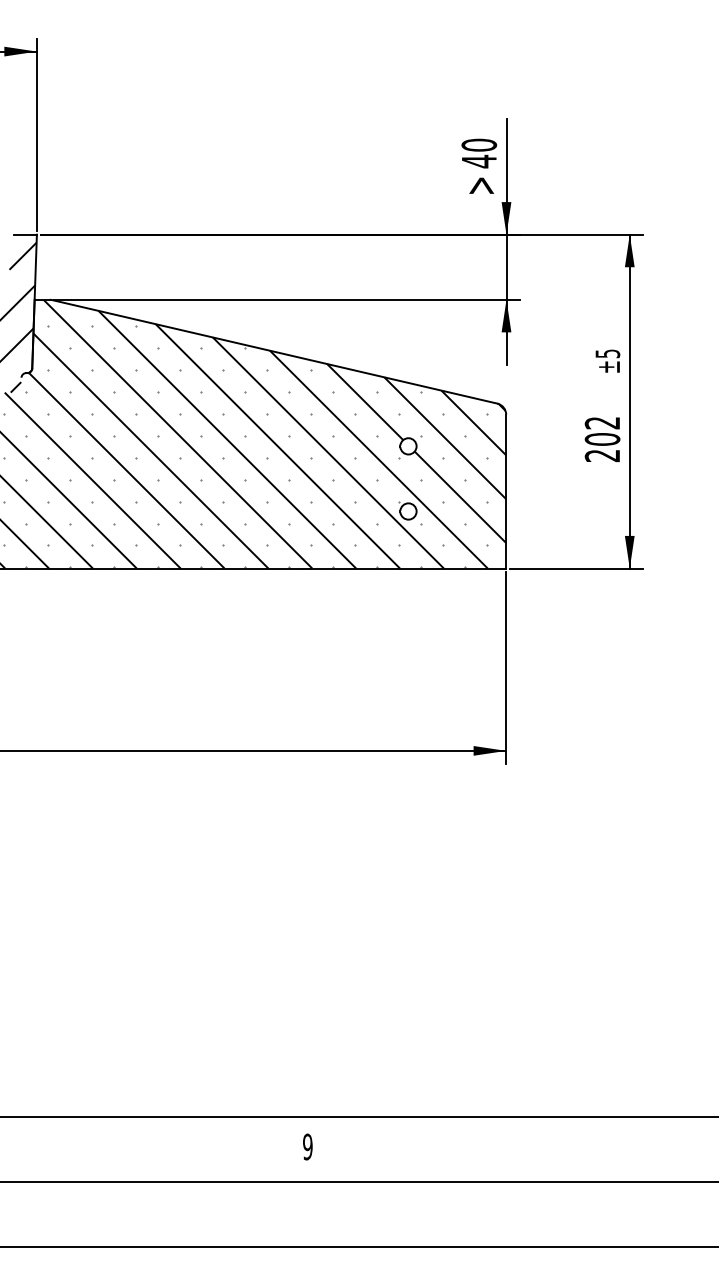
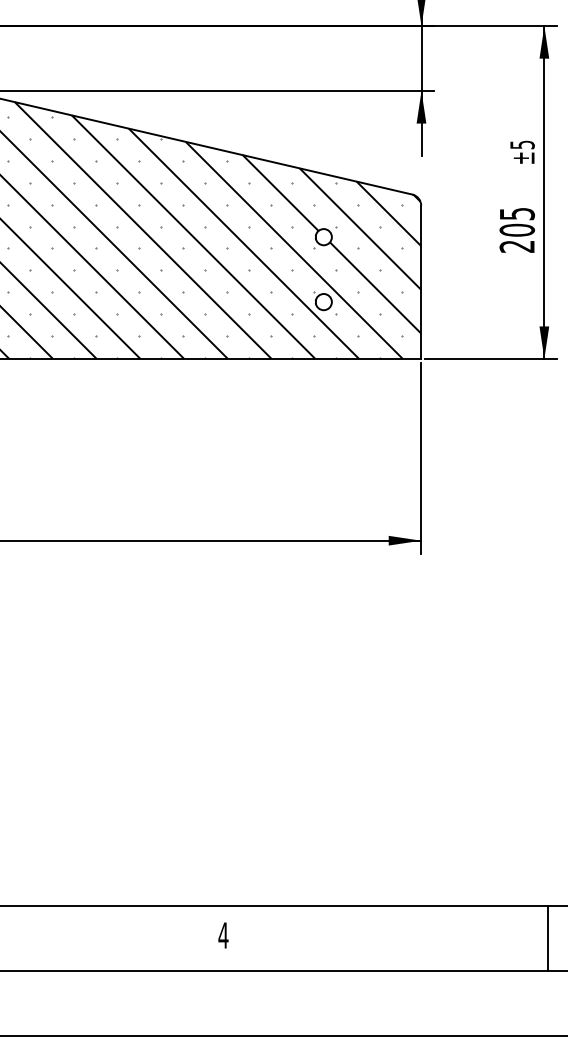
text: (602, 423) -> (517, 214), 202 -> 205
text: (307, 1146) -> (223, 935), 9 -> 4
line: (633, 1149) -> (548, 938), added

